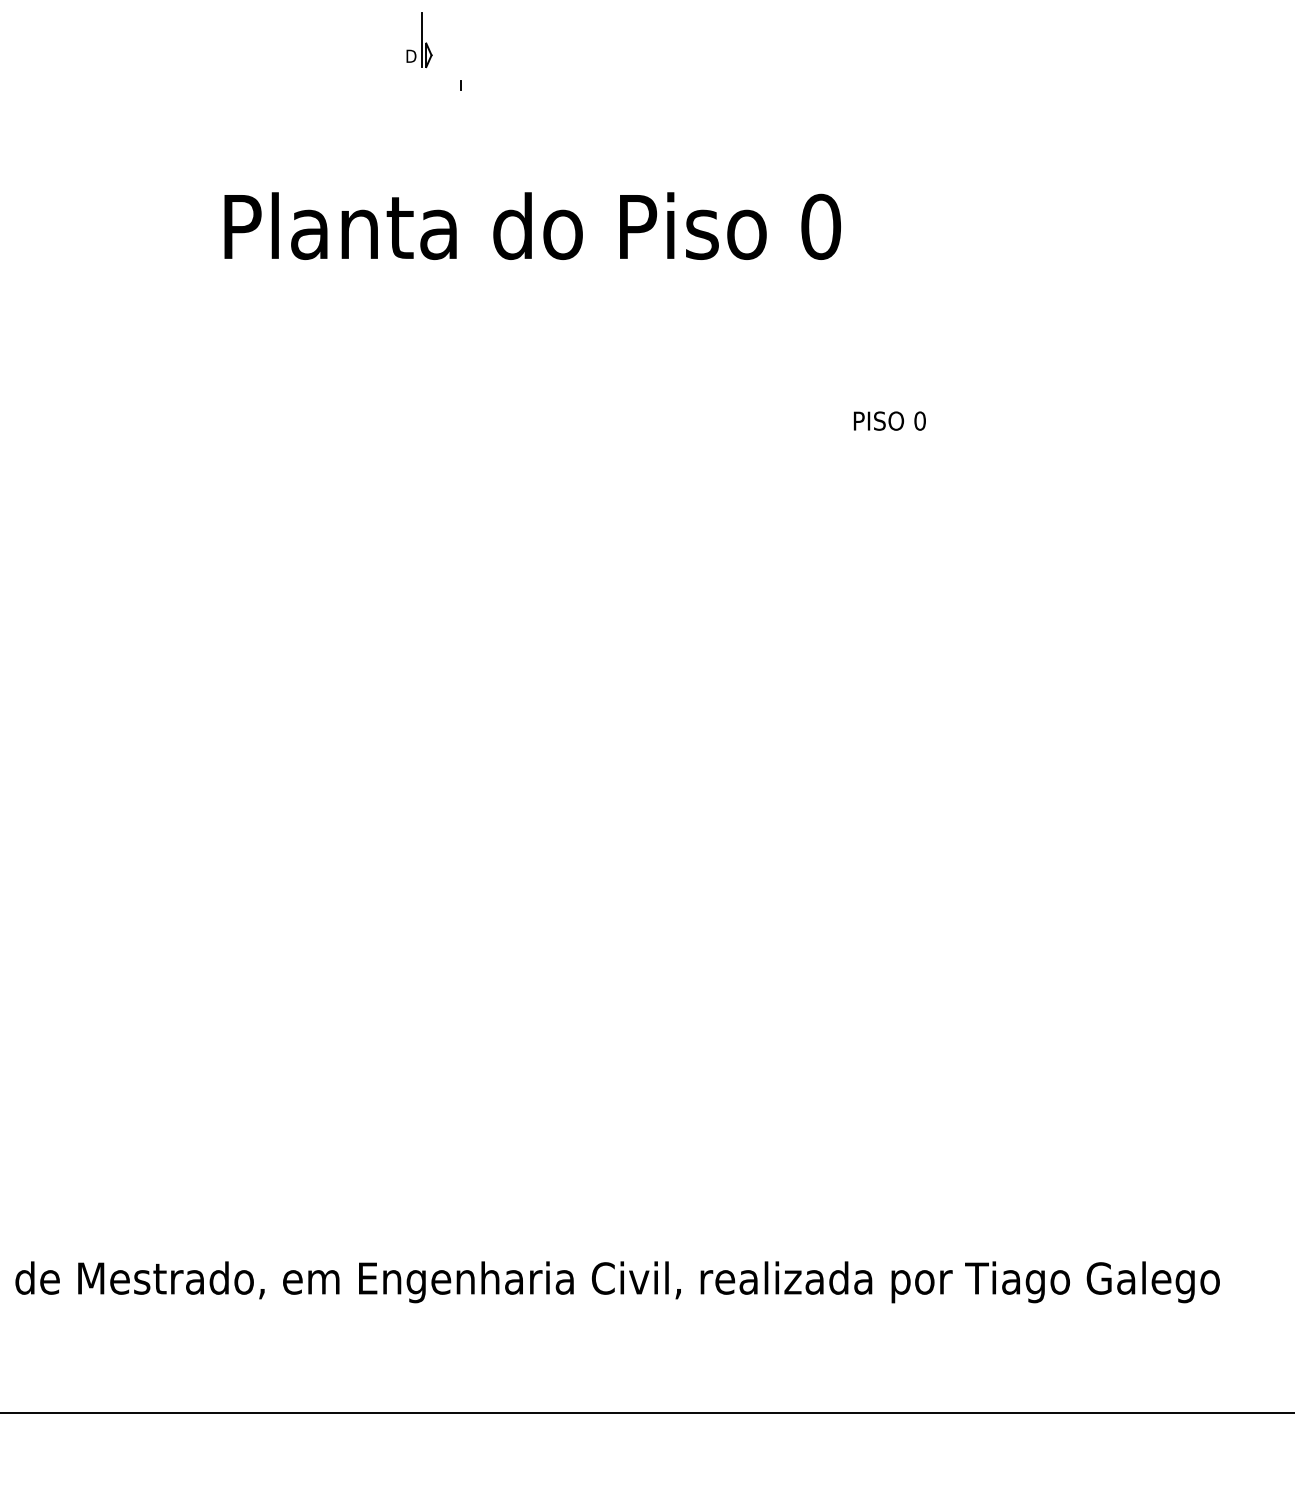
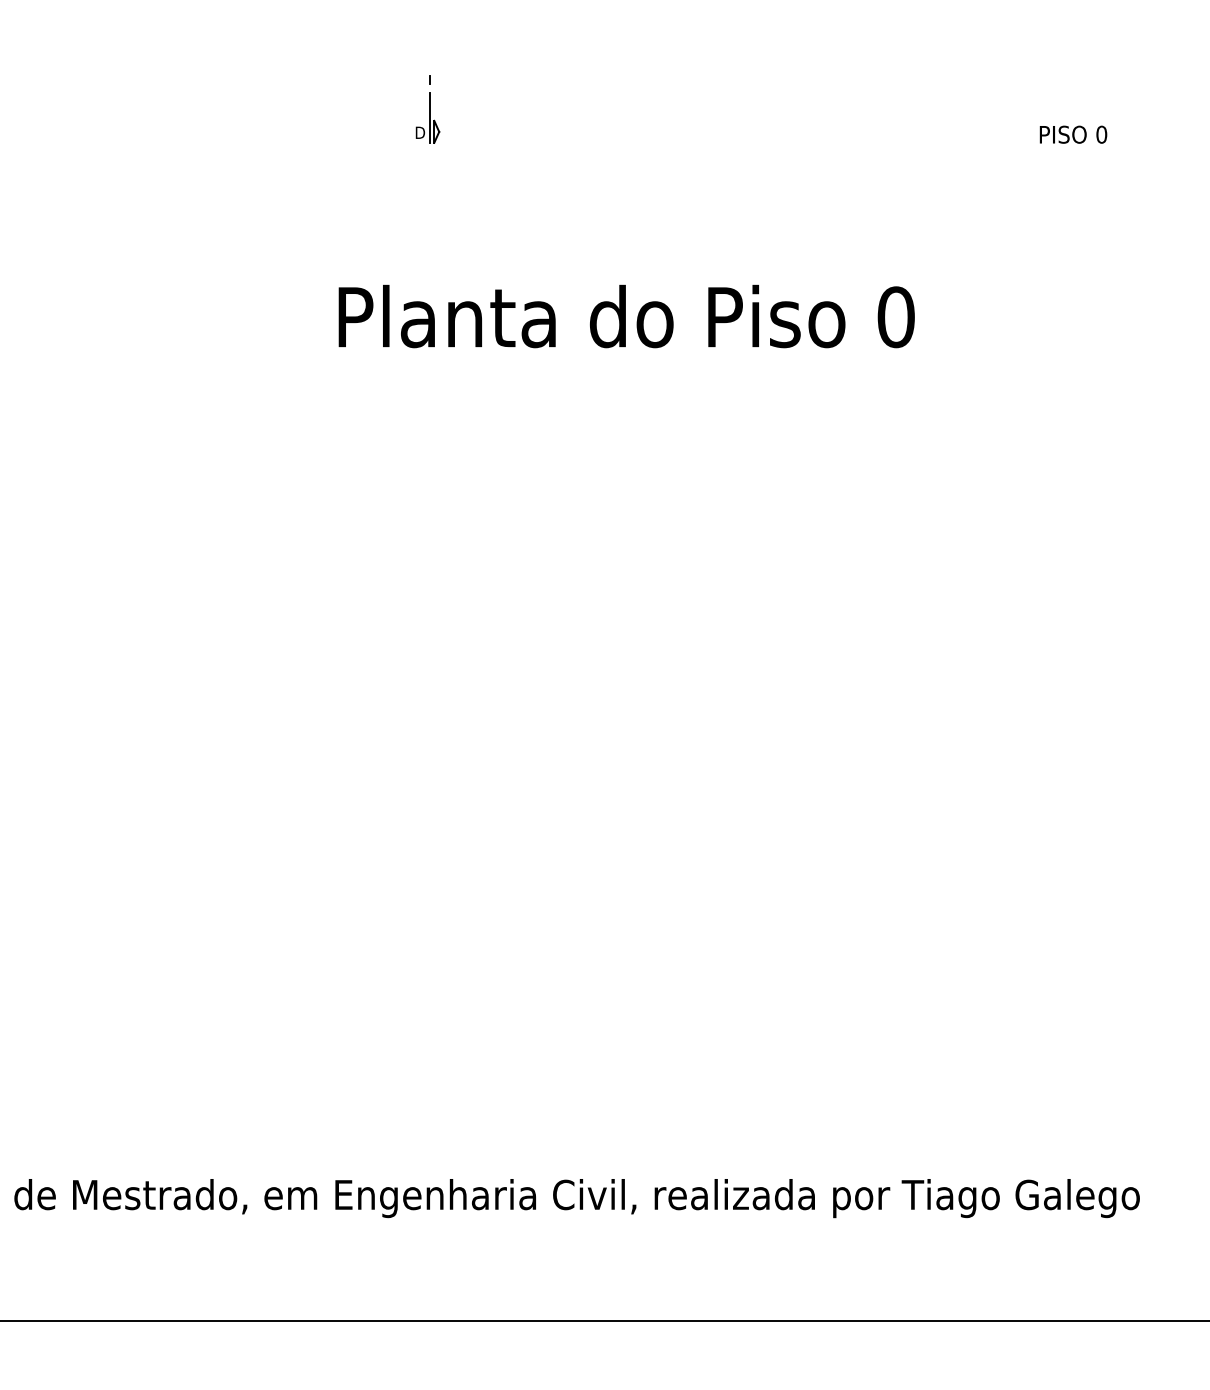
part: (419, 39) -> (427, 117), moved
text: (532, 226) -> (626, 316), moved
text: (889, 420) -> (1073, 134), moved

